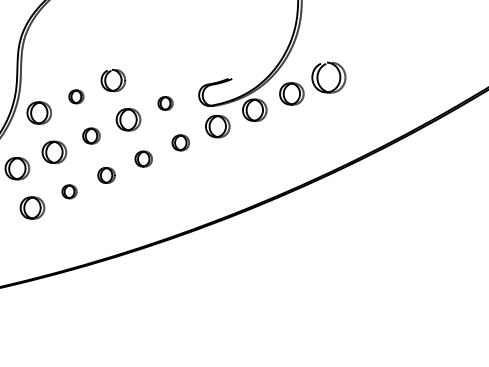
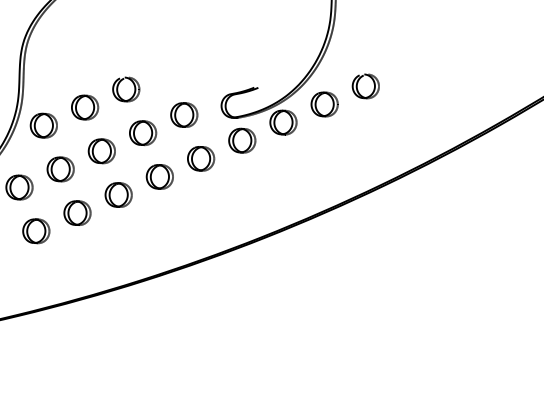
part: (328, 77) -> (365, 86), size x0.71
part: (76, 96) -> (85, 107), size x1.67
part: (165, 103) -> (184, 115), size x1.67
part: (91, 135) -> (101, 150), size x1.43
part: (180, 142) -> (200, 158), size x1.43
part: (143, 158) -> (159, 176), size x1.43
part: (106, 175) -> (118, 195), size x1.43
part: (69, 191) -> (77, 212), size x1.67

